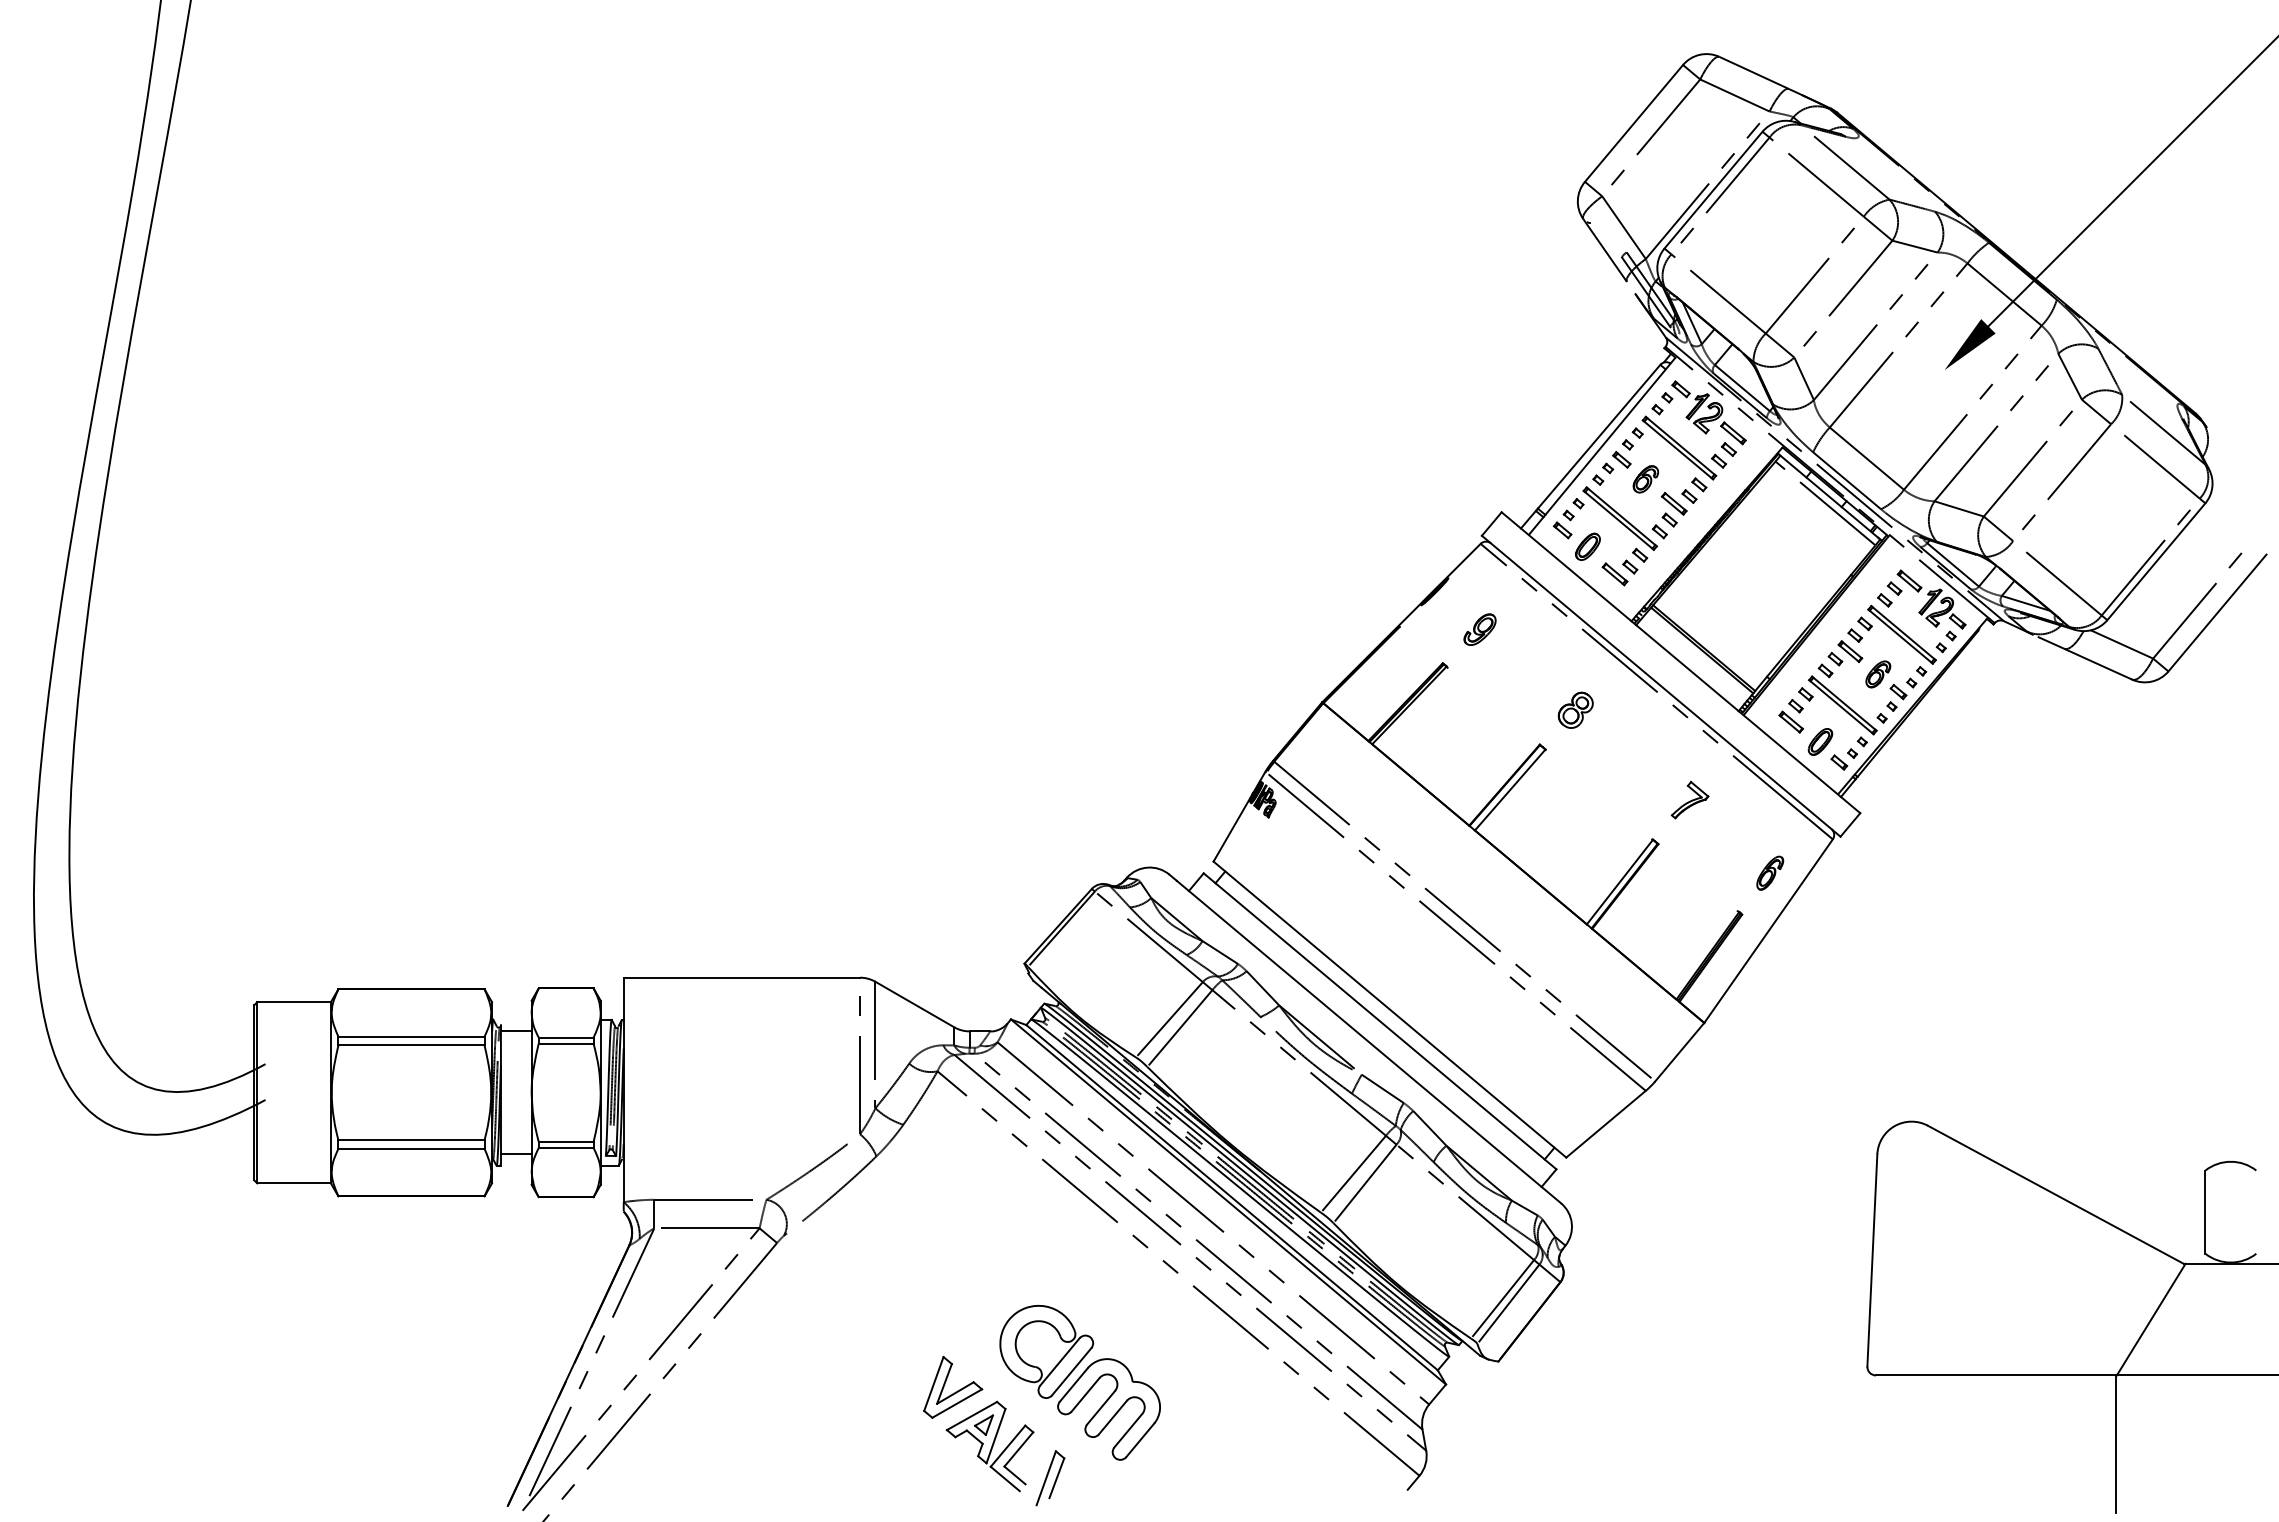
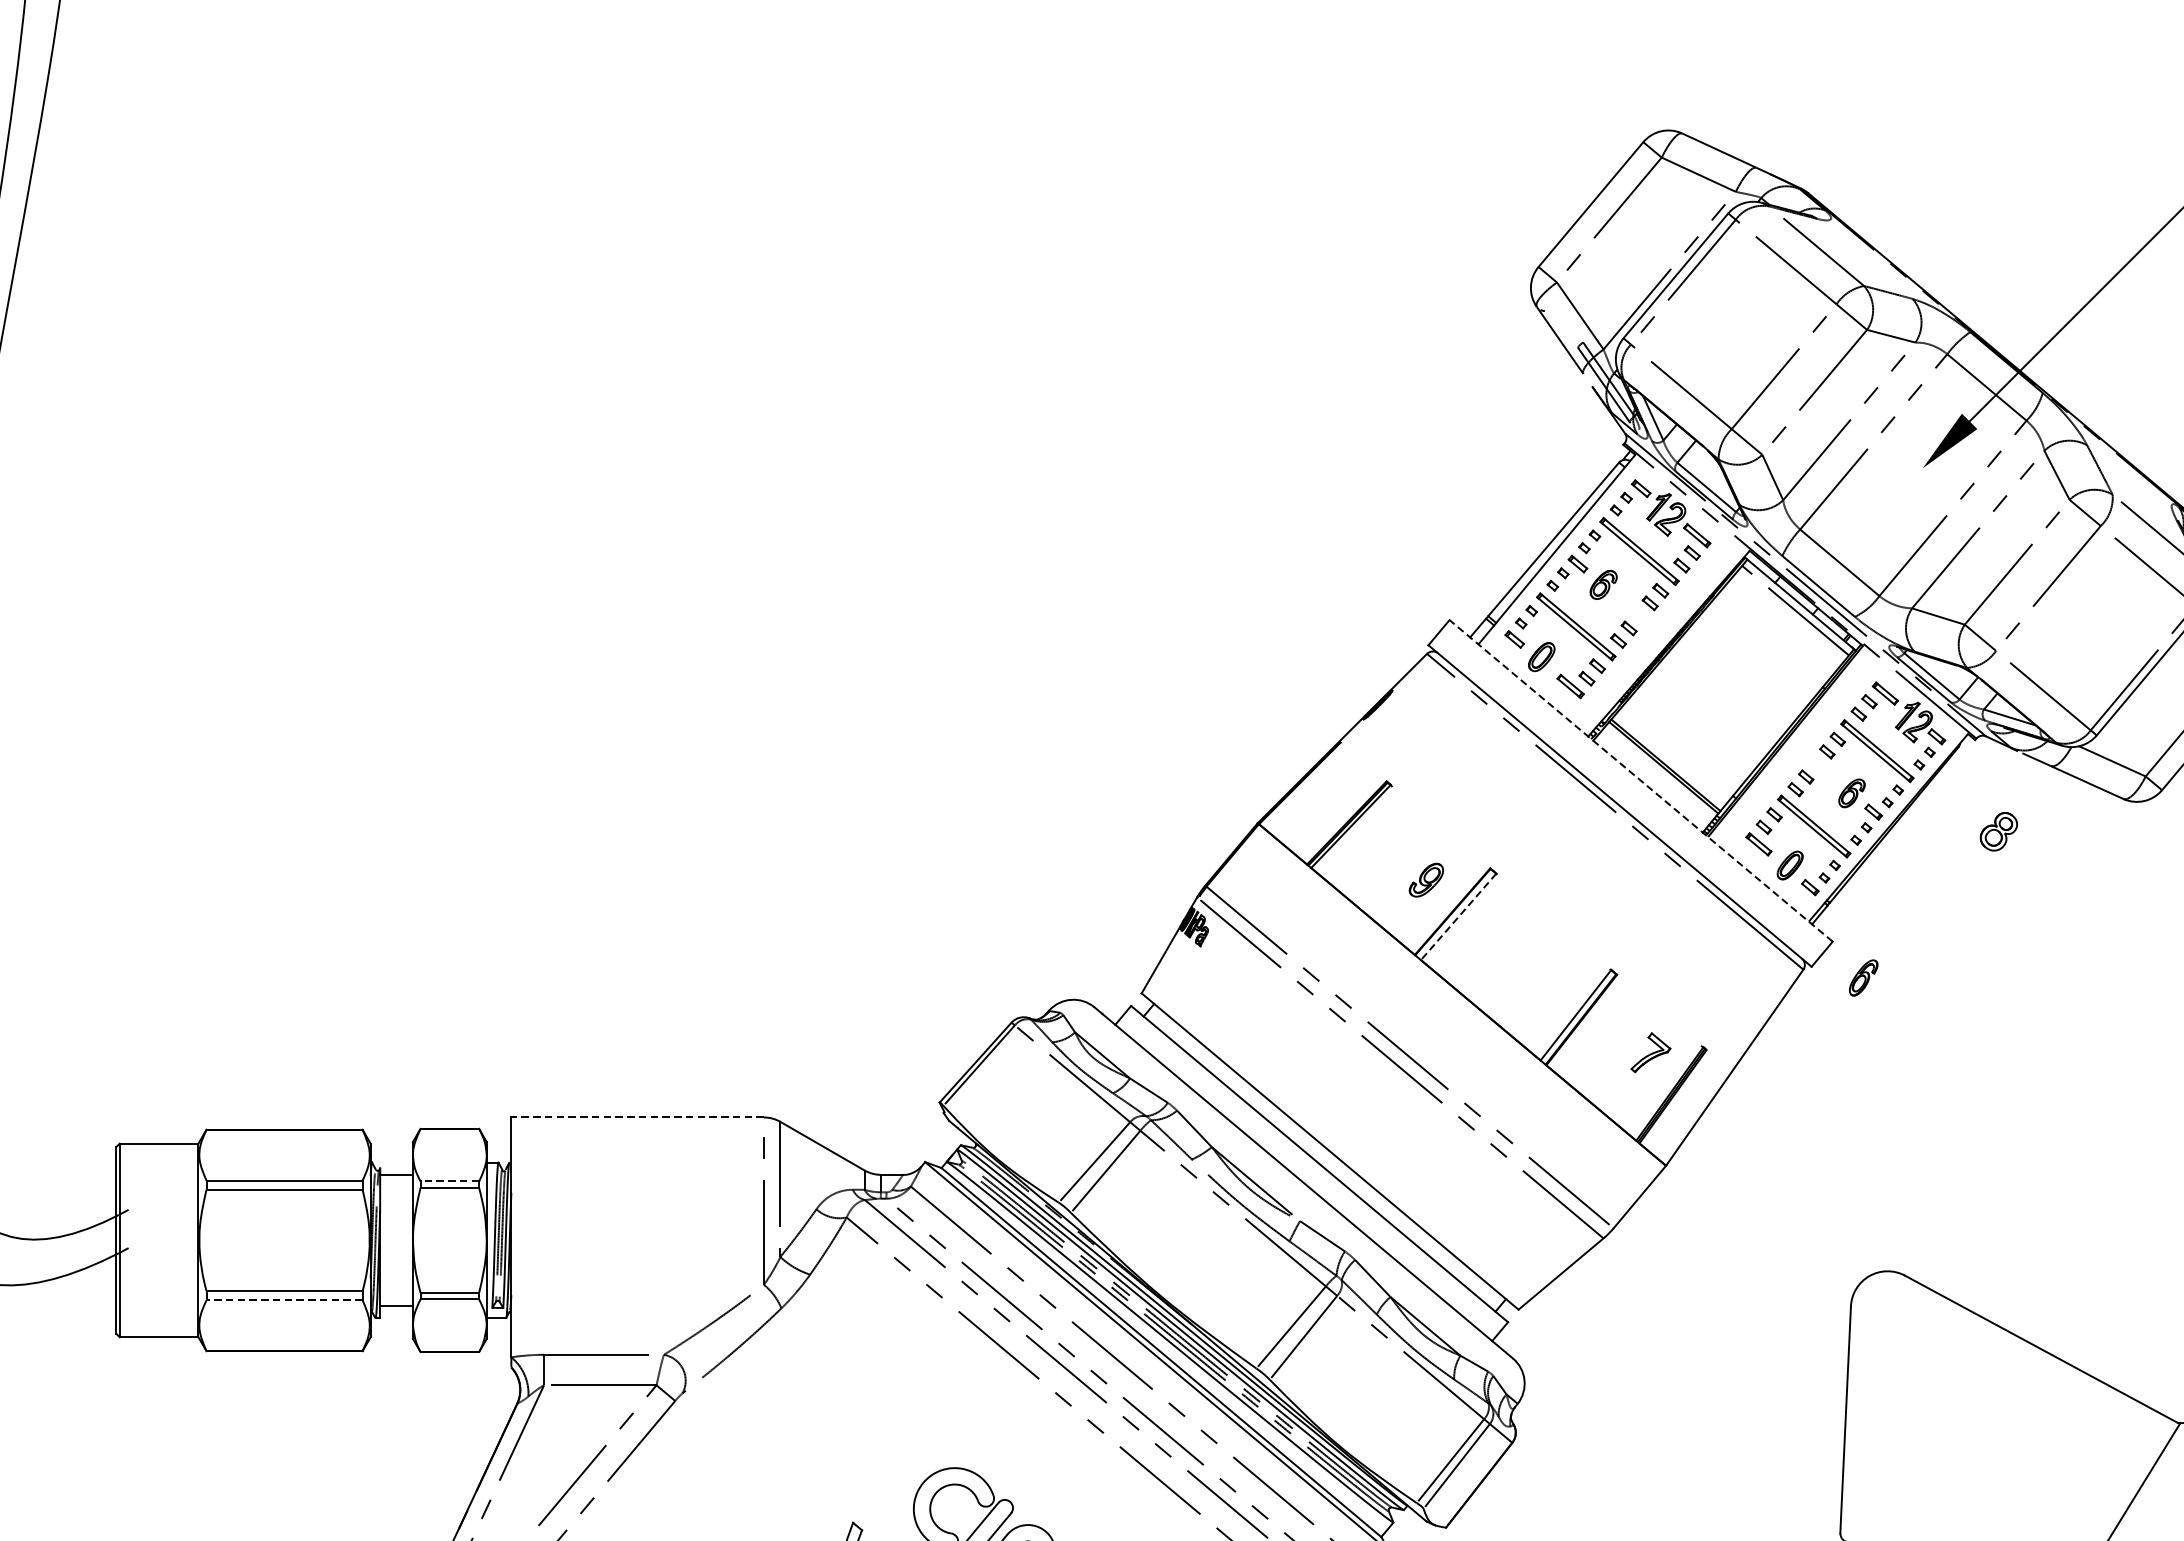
part: (1673, 503) -> (1633, 610), removed
part: (1479, 629) -> (1425, 880), moved
part: (1850, 651) -> (1822, 768), removed
line: (1680, 662) -> (1640, 780), solid -> dashed
part: (1575, 709) -> (1998, 830), moved
line: (1510, 789) -> (1458, 916), solid -> dashed
part: (1689, 800) -> (1650, 1053), moved
part: (1770, 872) -> (1863, 977), moved
line: (741, 977) -> (637, 1117), solid -> dashed
line: (565, 1037) -> (449, 1181), solid -> dashed
line: (410, 1148) -> (283, 1299), solid -> dashed

